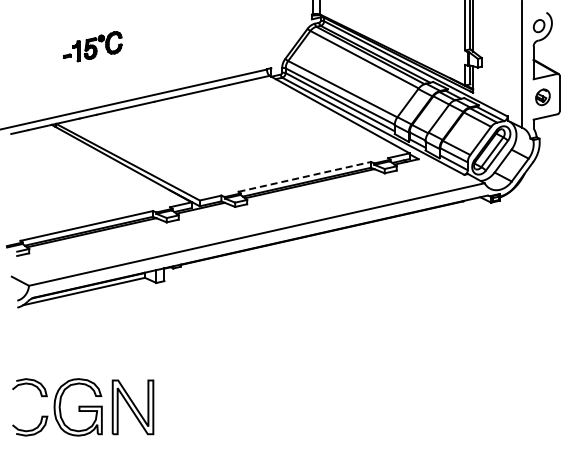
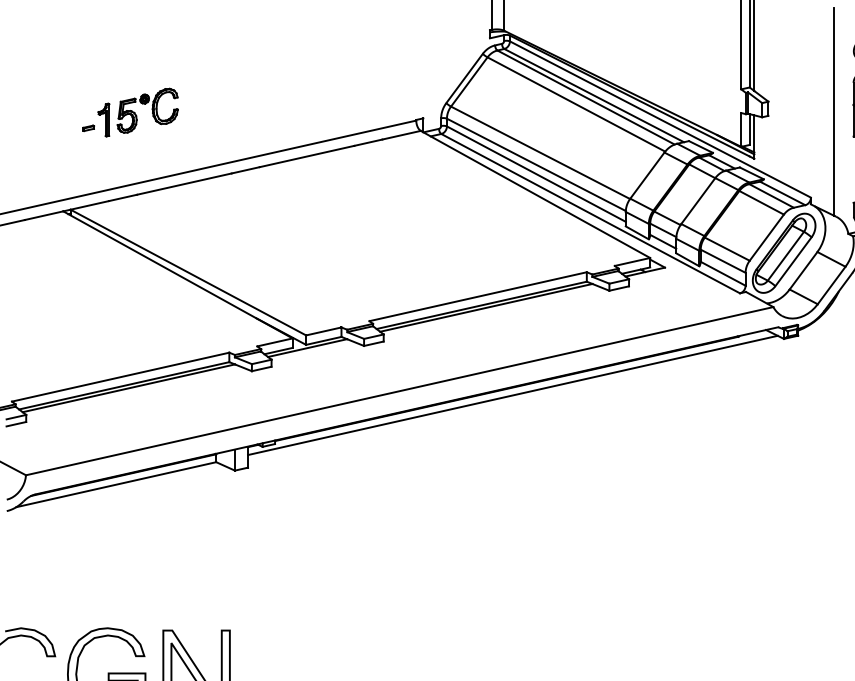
part: (92, 46) -> (130, 112), moved
line: (304, 176) -> (477, 296), dashed -> solid
line: (325, 236) -> (512, 394), added

